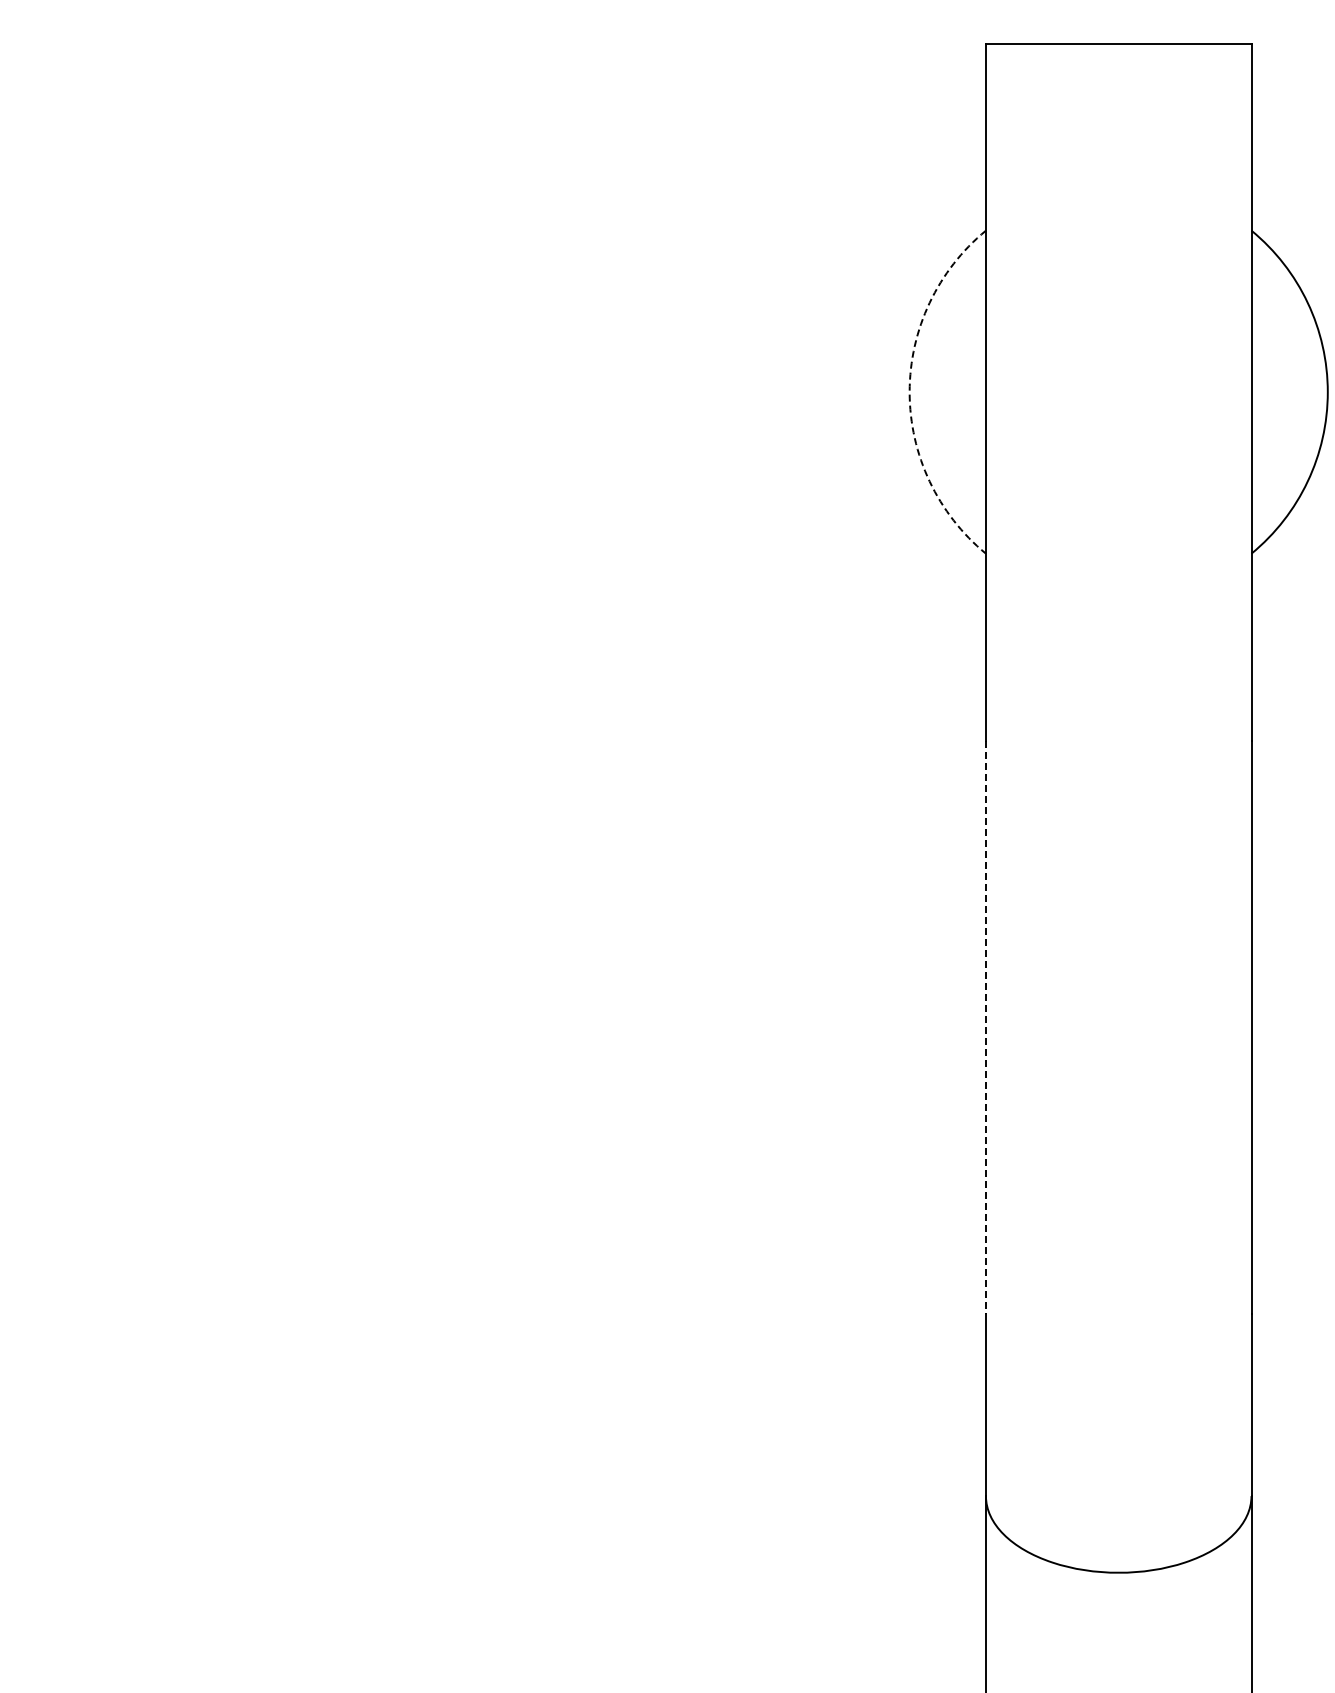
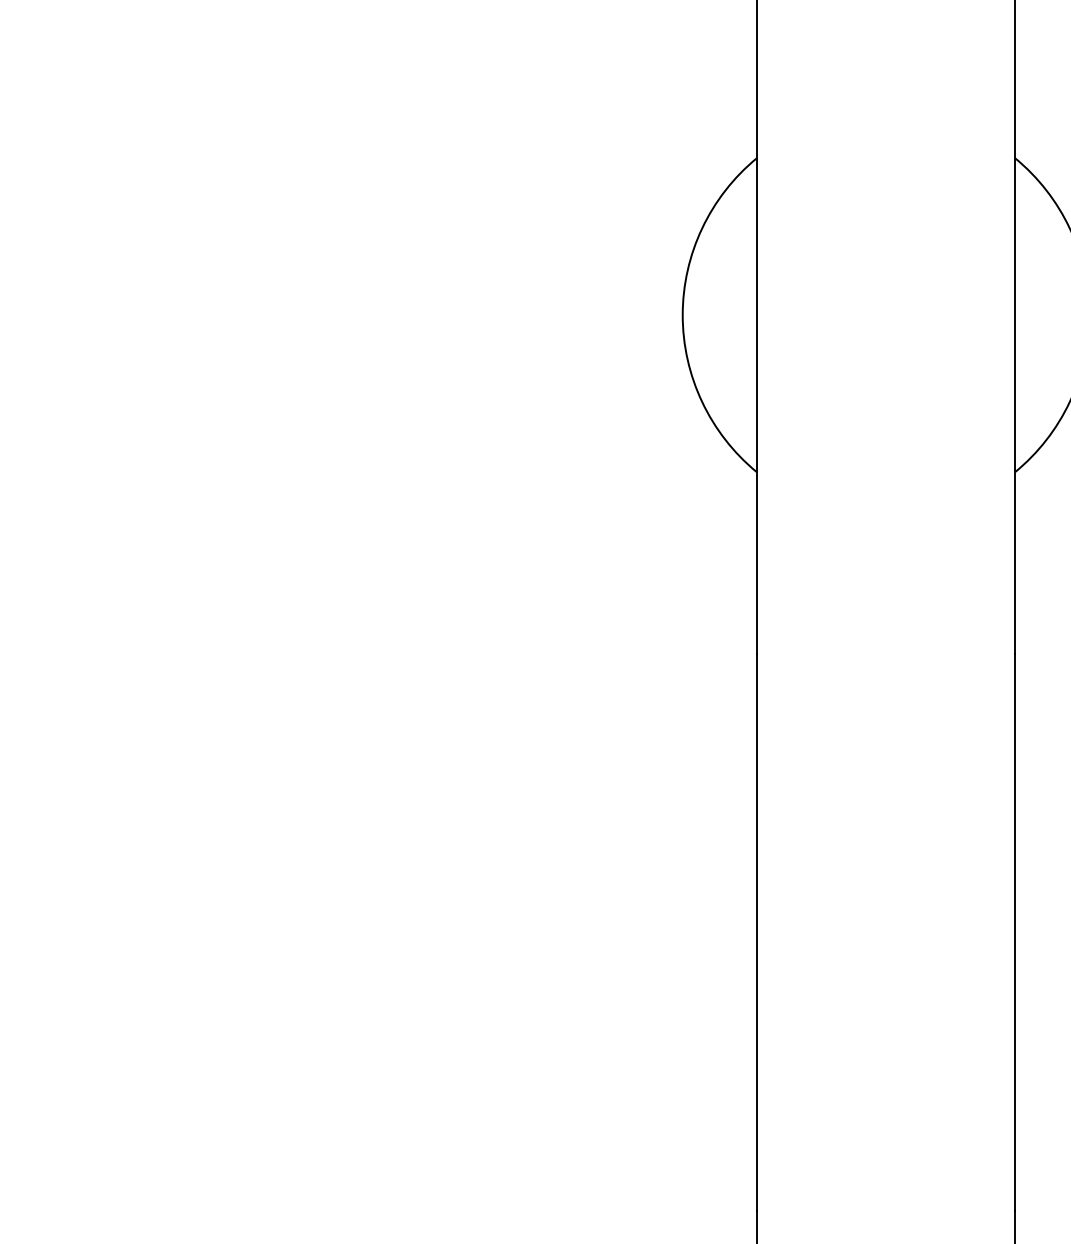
arc: (909, 392) -> (682, 315), dashed -> solid
line: (985, 1027) -> (756, 932), dashed -> solid

